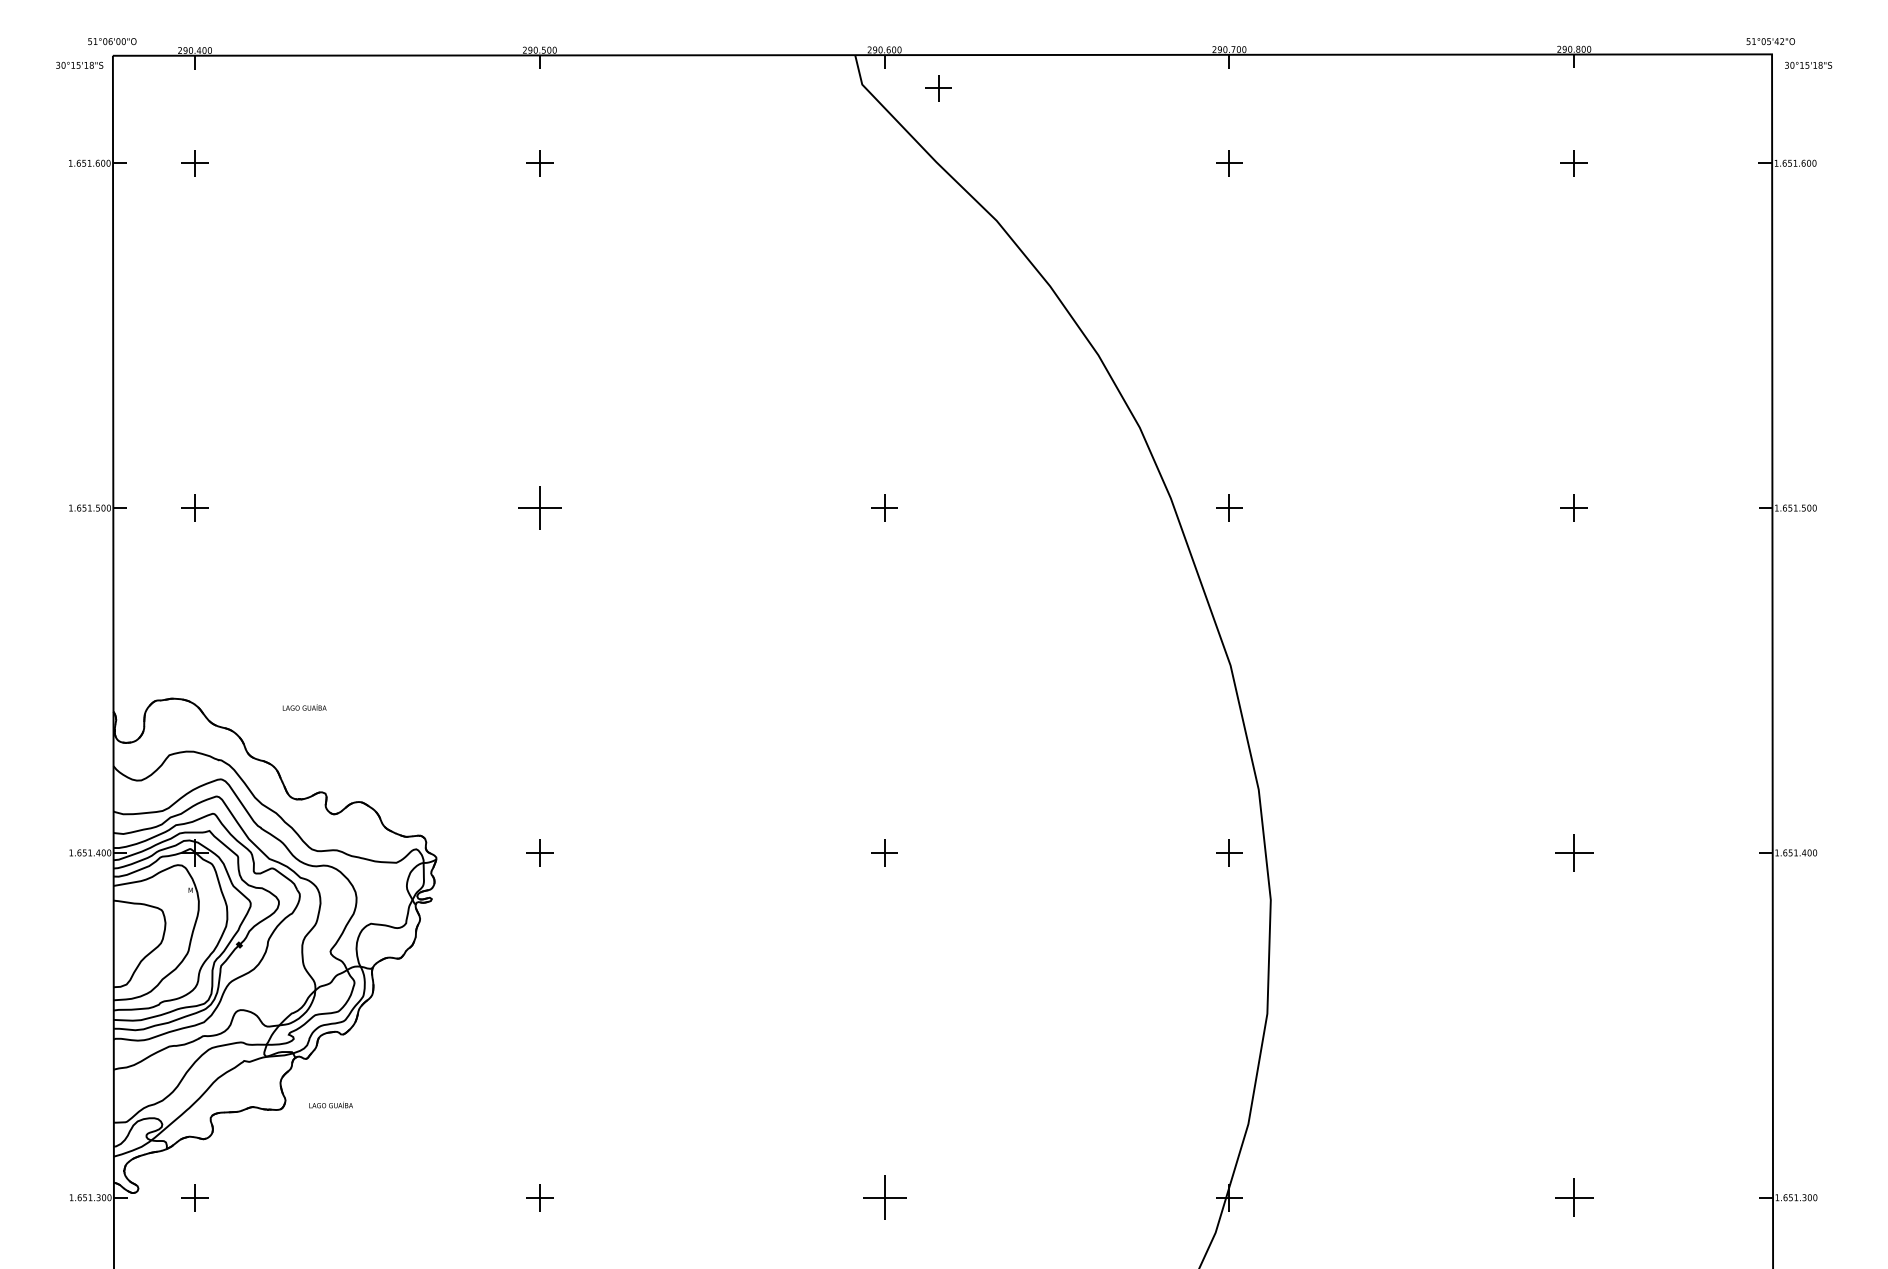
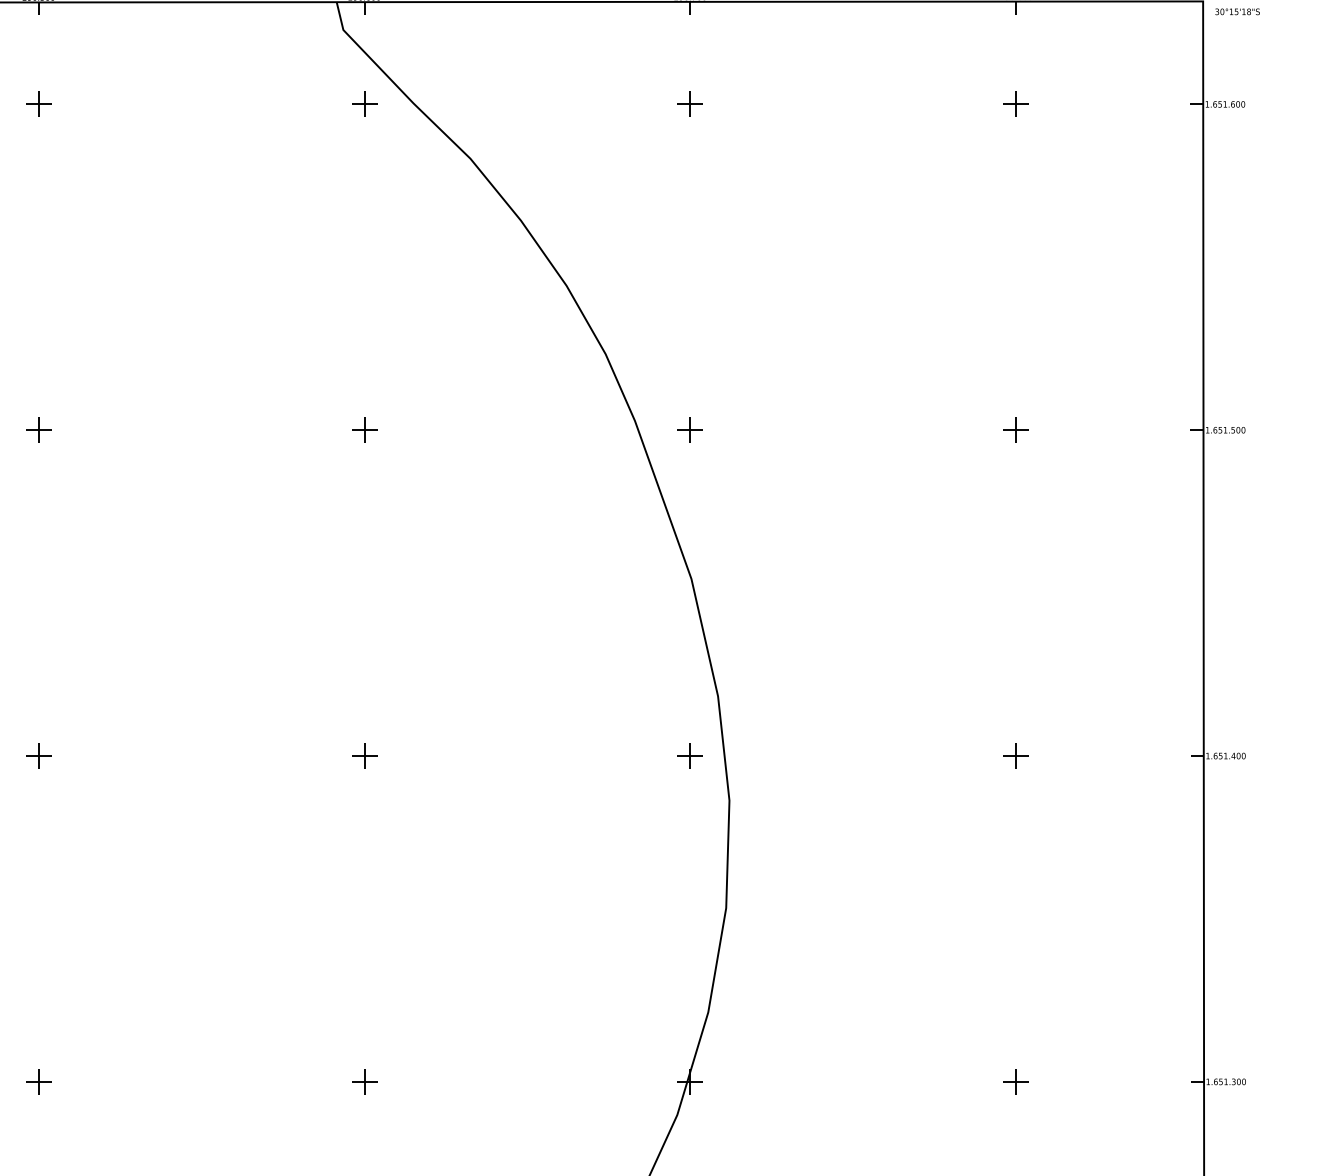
part: (938, 88) -> (364, 104), moved
part: (539, 507) -> (38, 429), size x0.62
part: (1573, 852) -> (1015, 755), size x0.71
part: (884, 1197) -> (364, 1081), size x0.62
part: (1573, 1197) -> (1015, 1081), size x0.71

